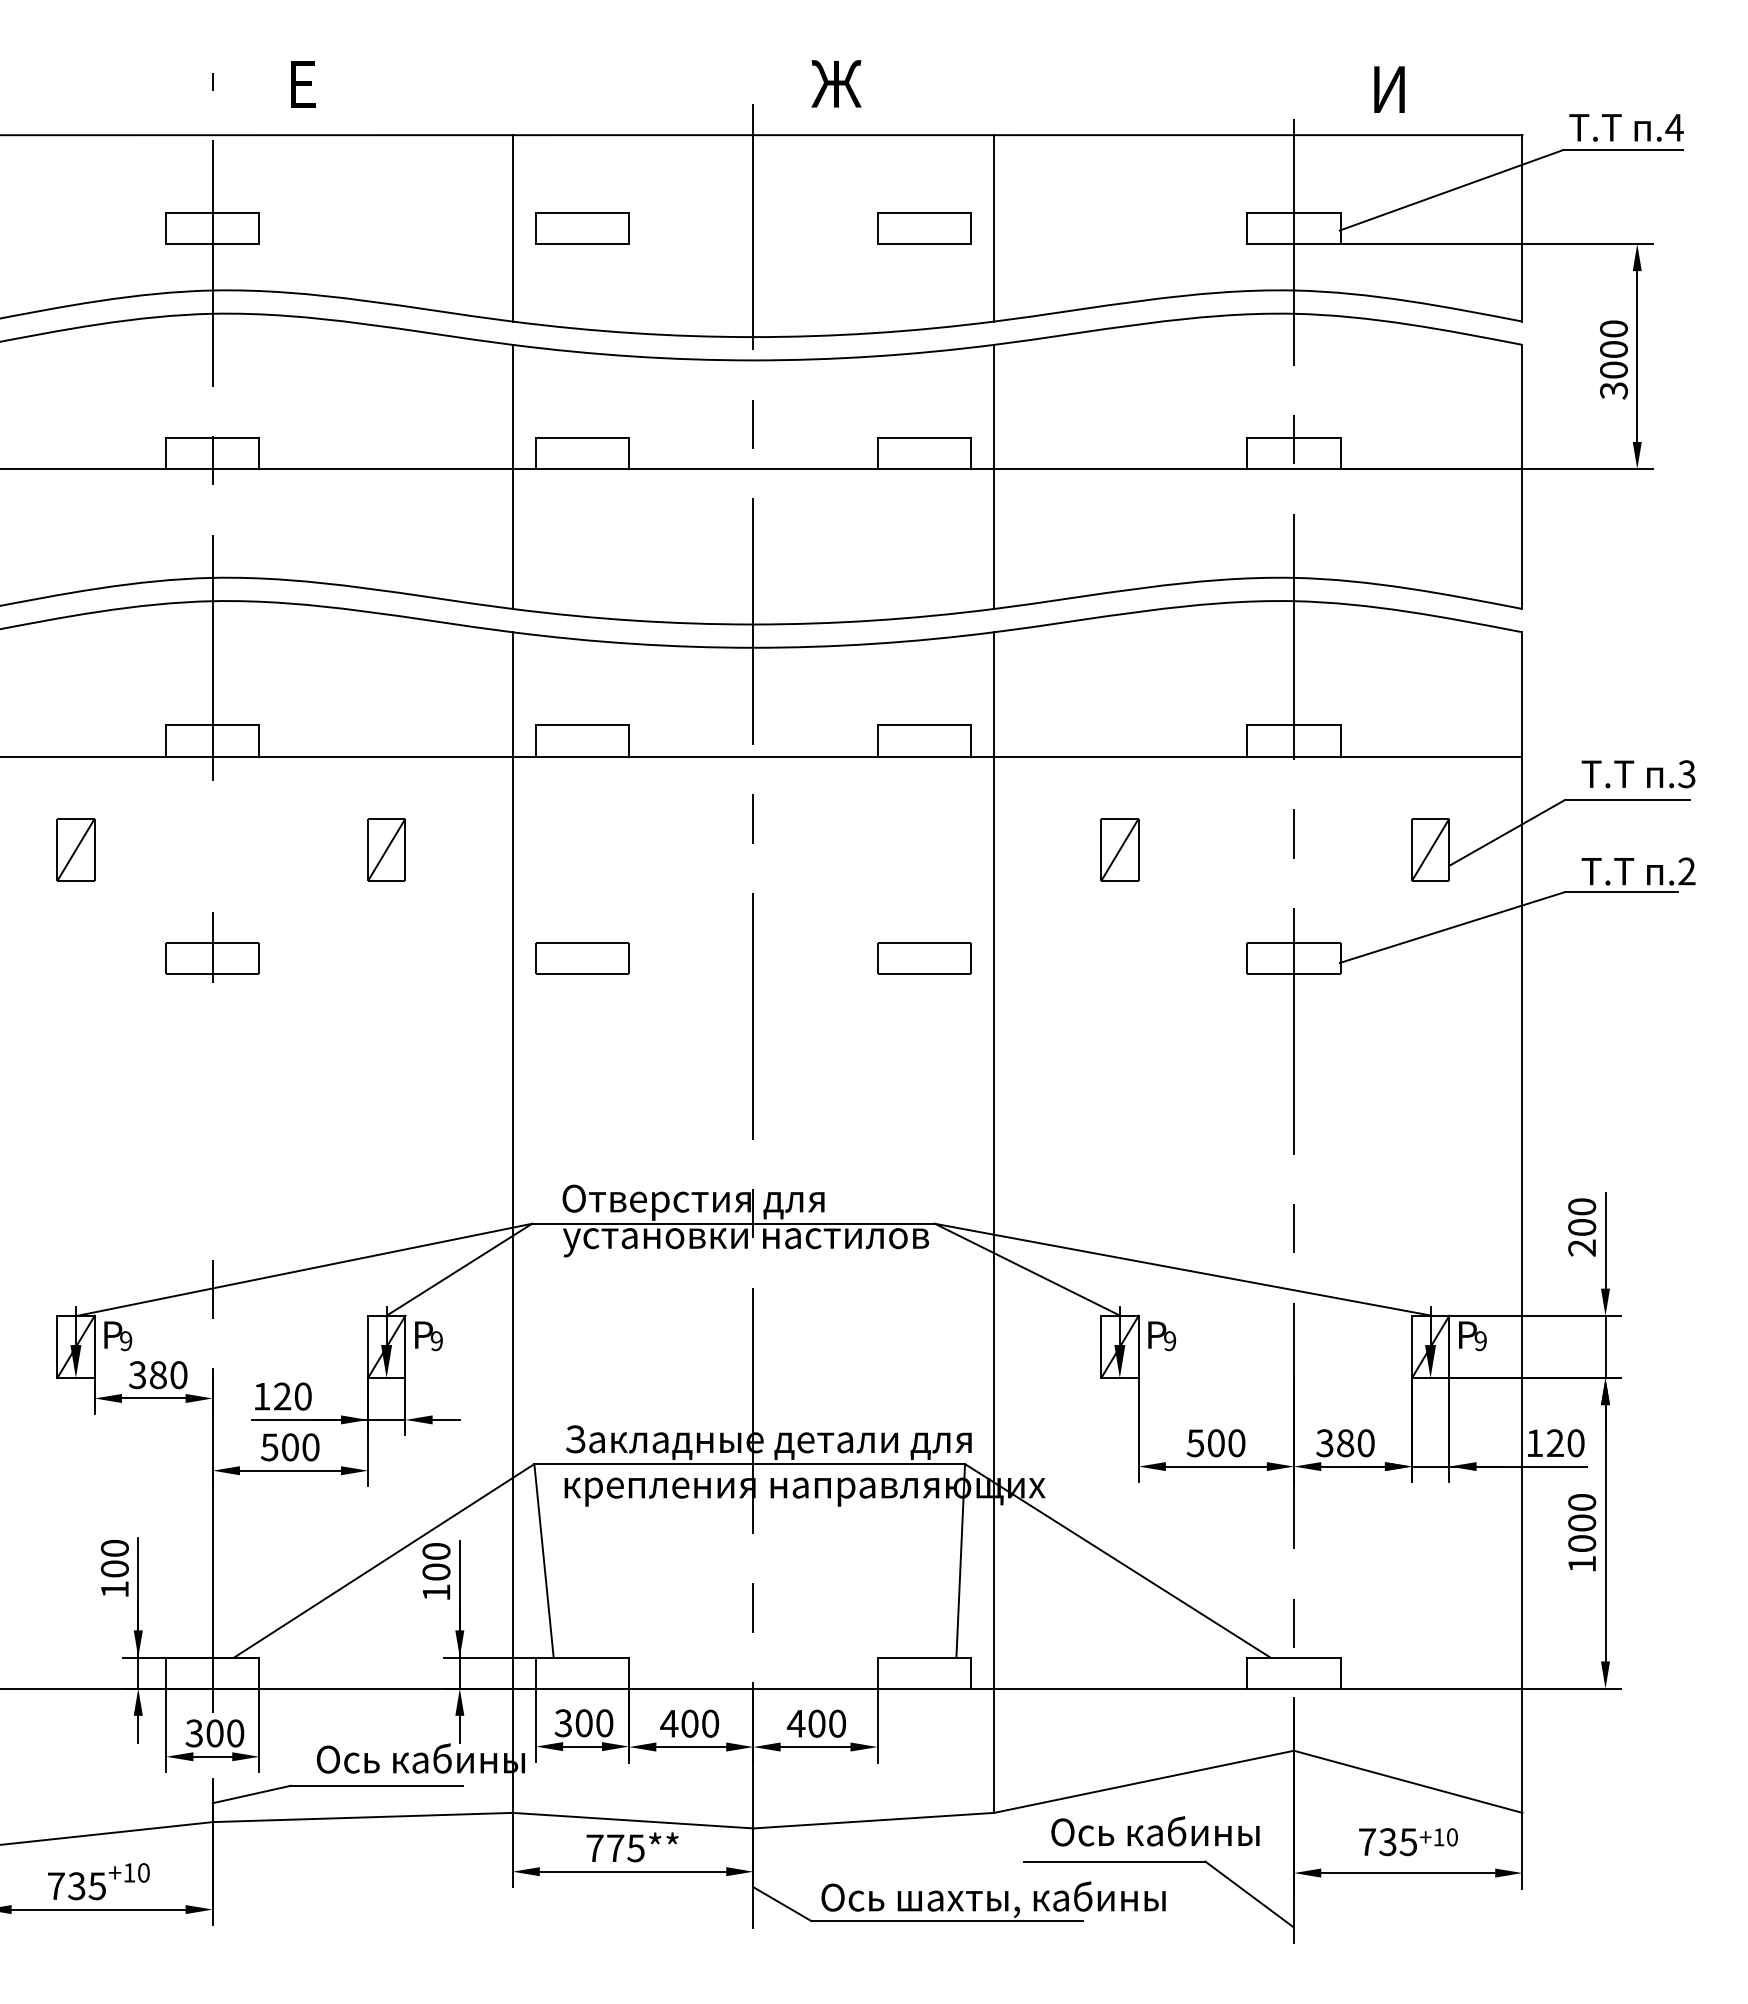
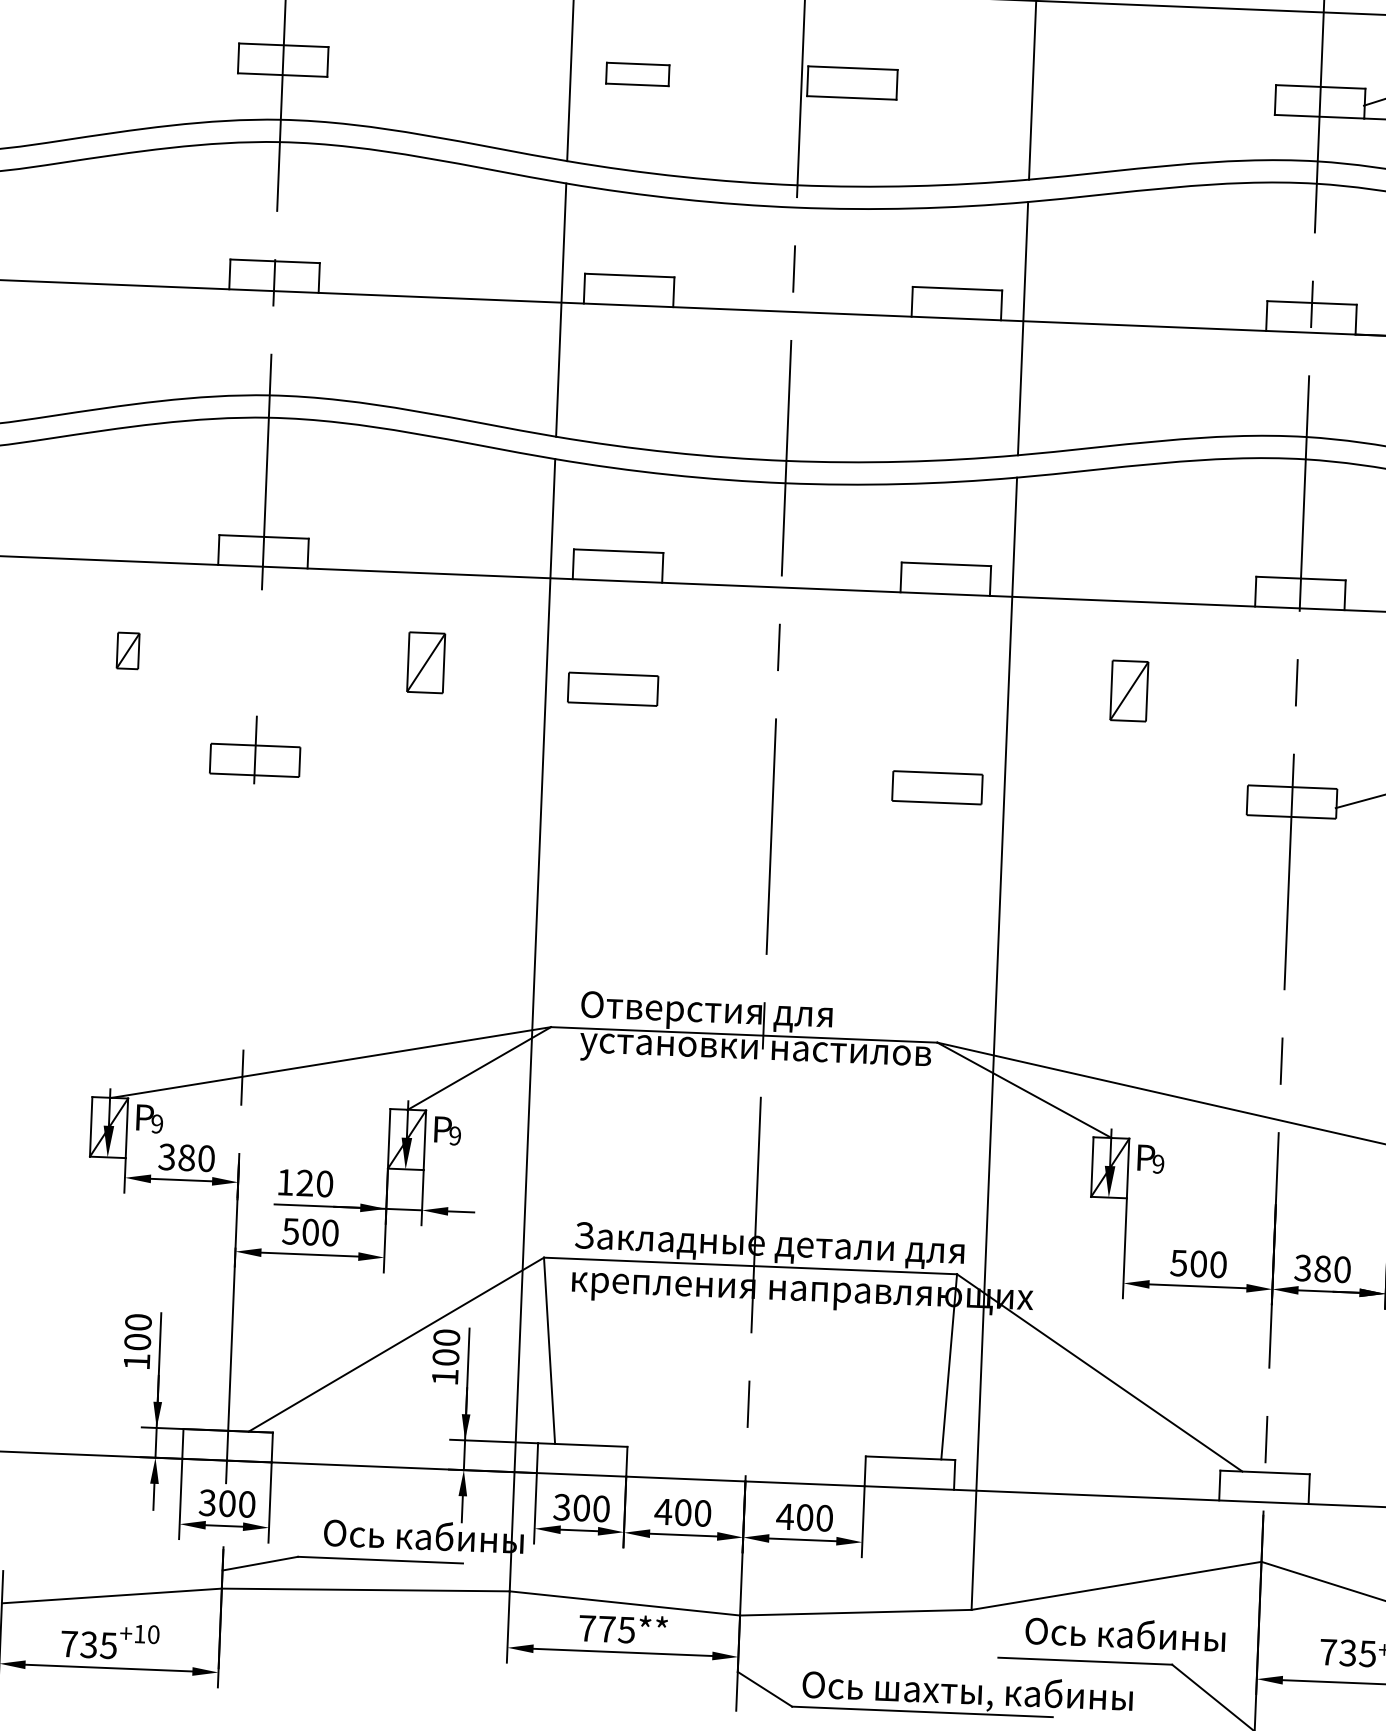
part: (582, 228) -> (637, 74), size x0.7
part: (924, 228) -> (852, 83), moved
part: (75, 849) -> (127, 650), size x0.6
part: (582, 958) -> (613, 689), moved

